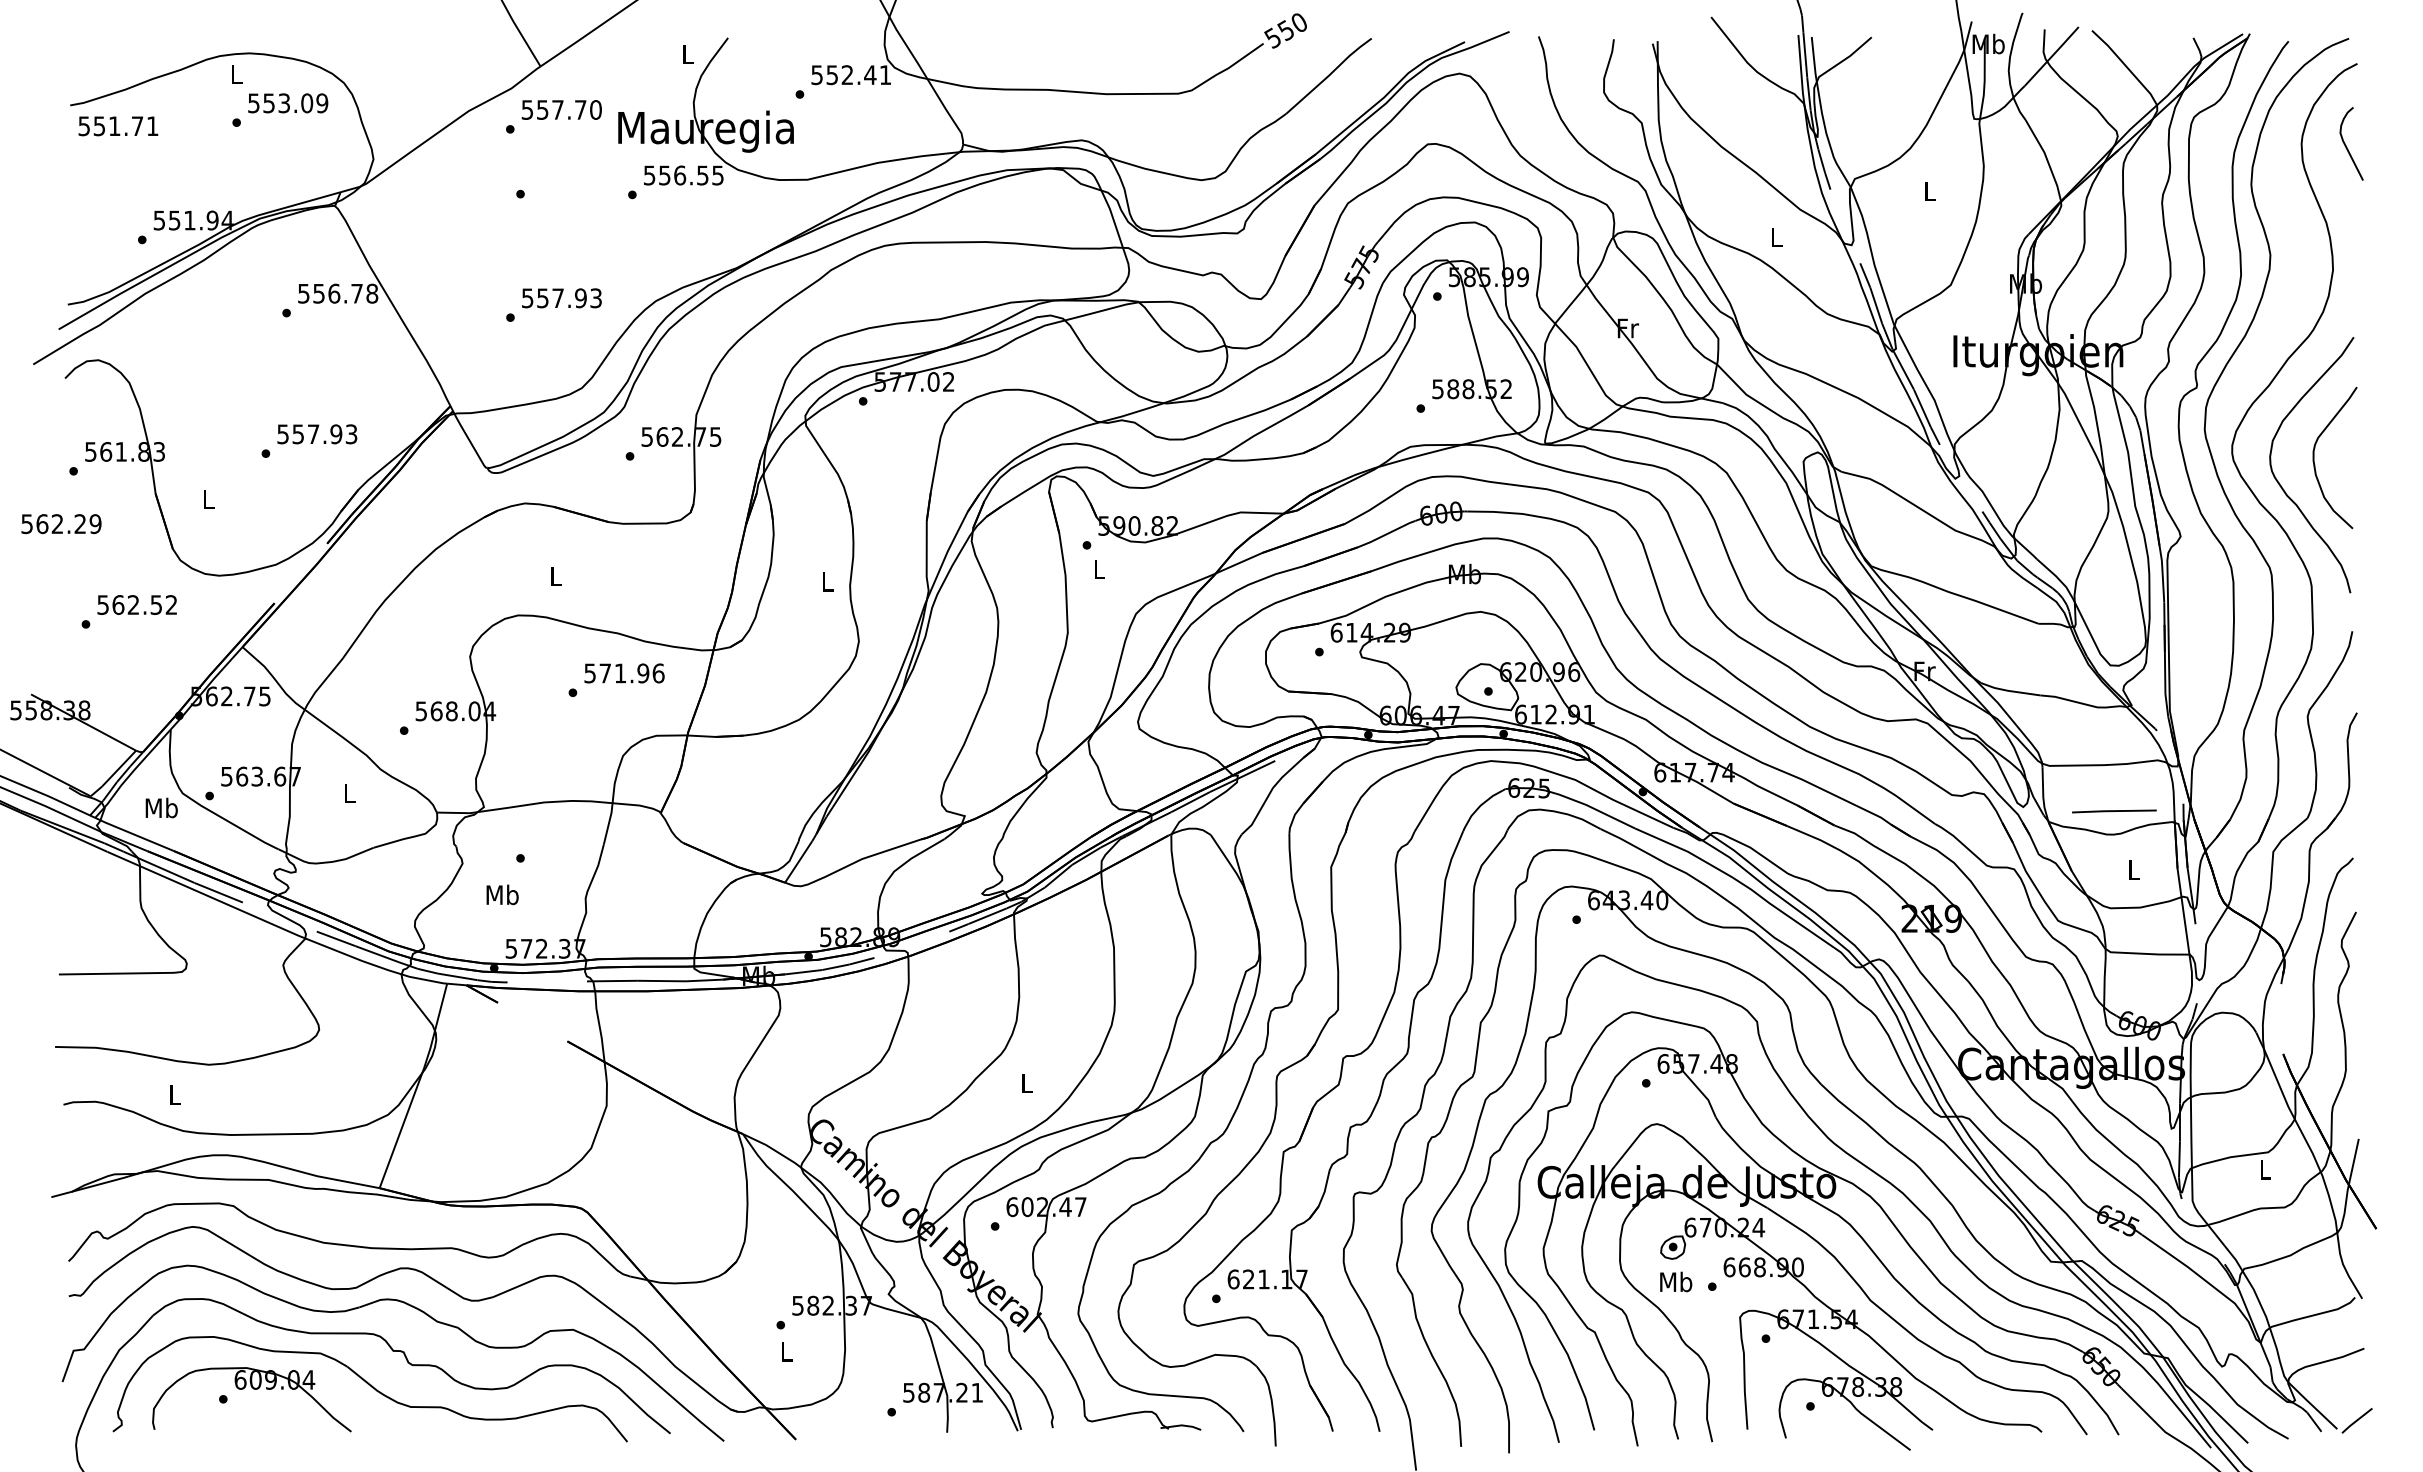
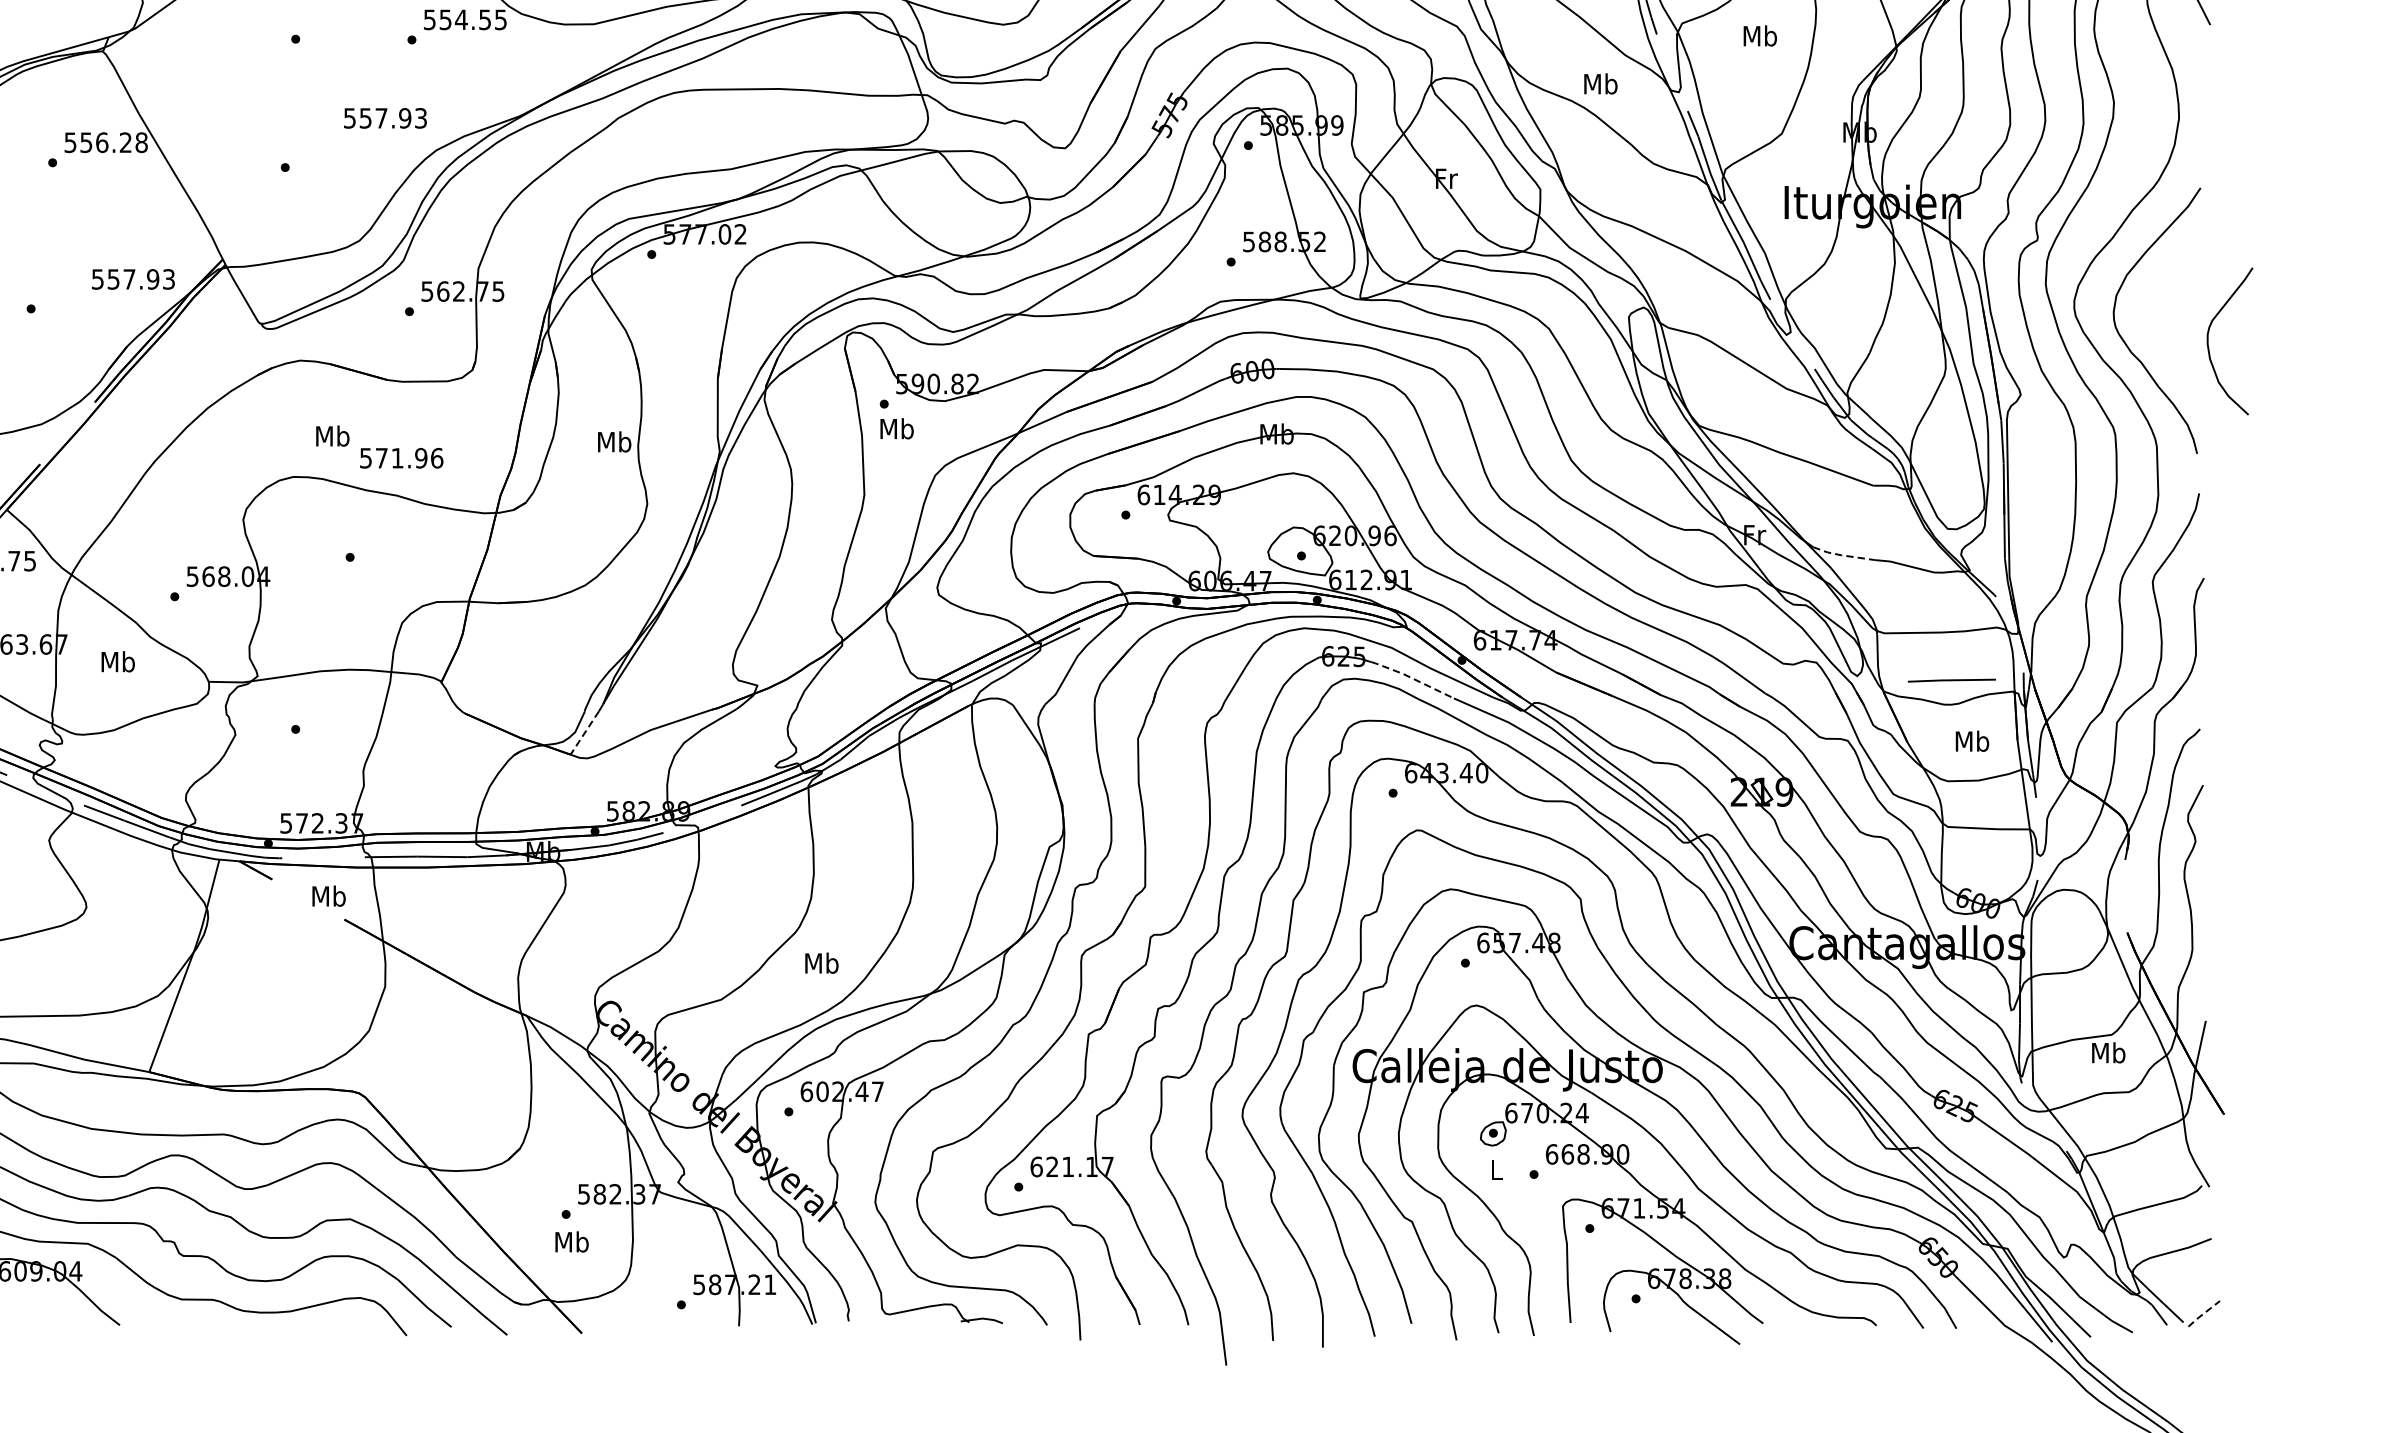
text: (679, 175) -> (460, 19), 556.55 -> 554.55
text: (1930, 190) -> (1760, 35), L -> Mb
text: (1776, 237) -> (1600, 84), L -> Mb
text: (356, 293) -> (125, 142), 556.78 -> 556.28
text: (561, 298) -> (385, 118), moved
text: (317, 434) -> (133, 279), moved
curve: (2314, 457) -> (2208, 340), moved
text: (1099, 568) -> (897, 428), L -> Mb
text: (556, 575) -> (333, 435), L -> Mb
text: (827, 581) -> (614, 441), L -> Mb
text: (624, 673) -> (401, 458), moved
line: (2009, 690) -> (1842, 554), solid -> dashed
text: (349, 793) -> (117, 661), L -> Mb
line: (1595, 809) -> (1412, 678), solid -> dashed
line: (798, 861) -> (584, 732), solid -> dashed
text: (2134, 869) -> (1972, 740), L -> Mb
text: (502, 894) -> (328, 895), moved
text: (1026, 1083) -> (821, 963), L -> Mb
text: (2265, 1169) -> (2108, 1052), L -> Mb
text: (1676, 1281) -> (1496, 1169), Mb -> L
text: (786, 1351) -> (572, 1241), L -> Mb
line: (2357, 1420) -> (2204, 1313), solid -> dashed

